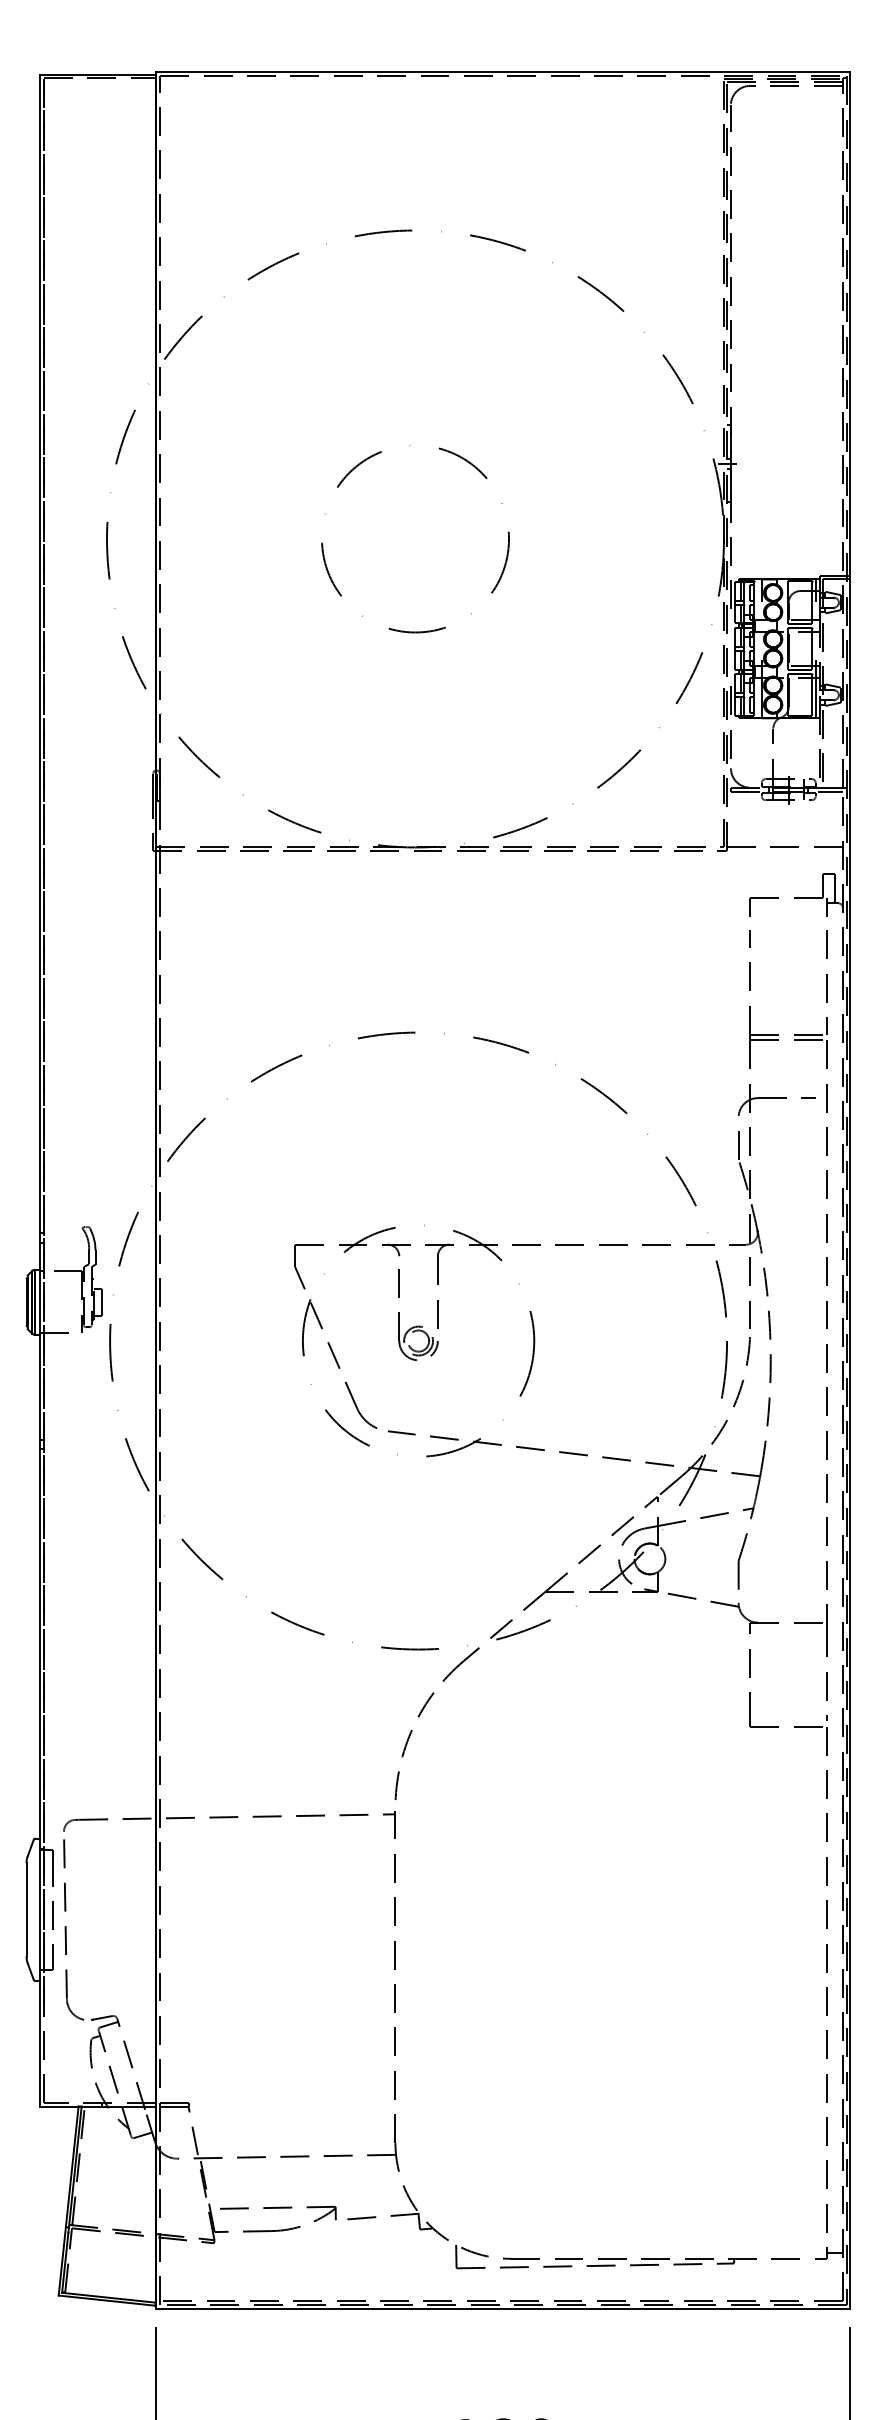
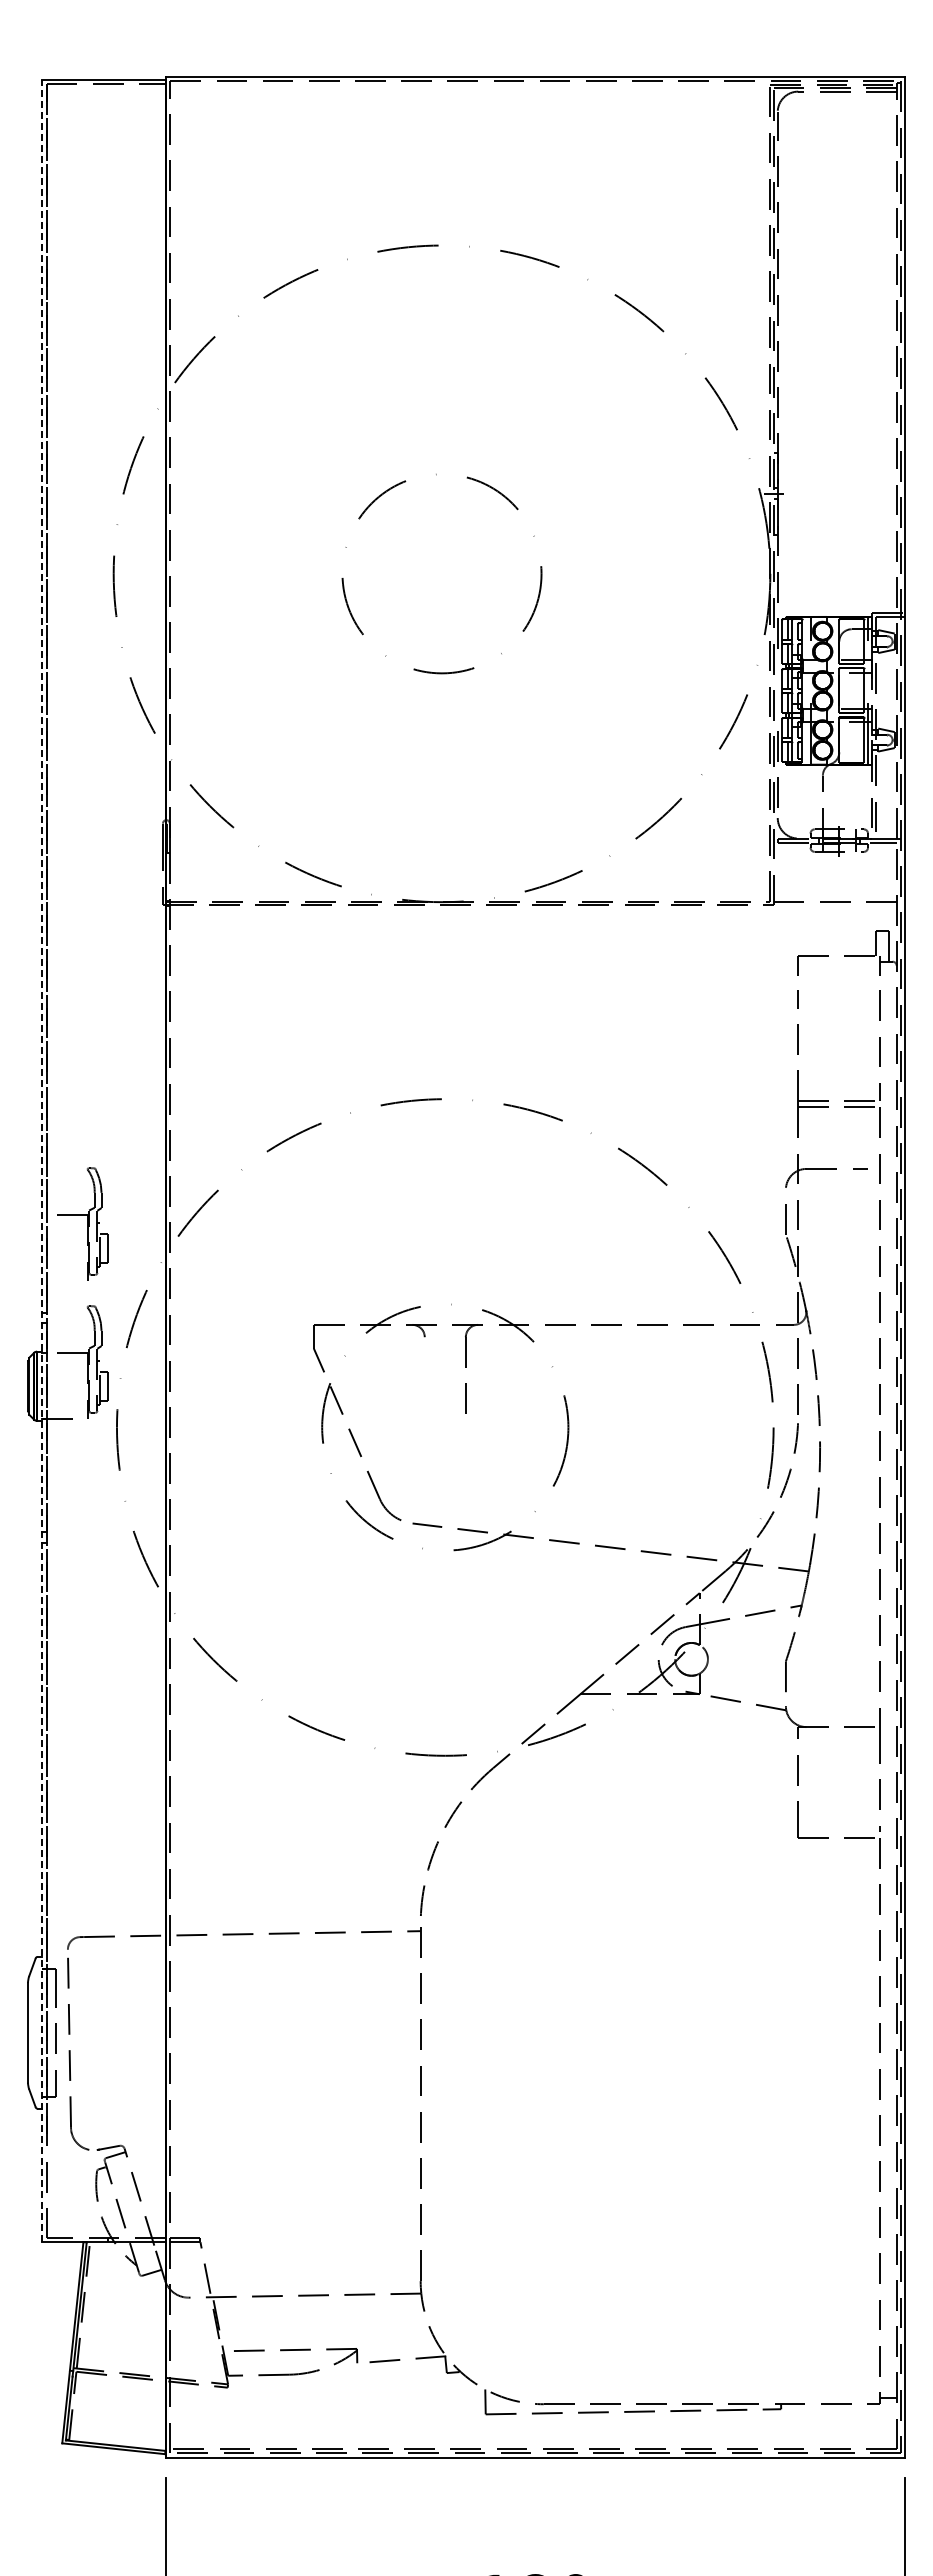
line: (40, 1090) -> (42, 1160), solid -> dashed
part: (77, 1149) -> (82, 1223), added
part: (417, 1326) -> (444, 1411), removed

